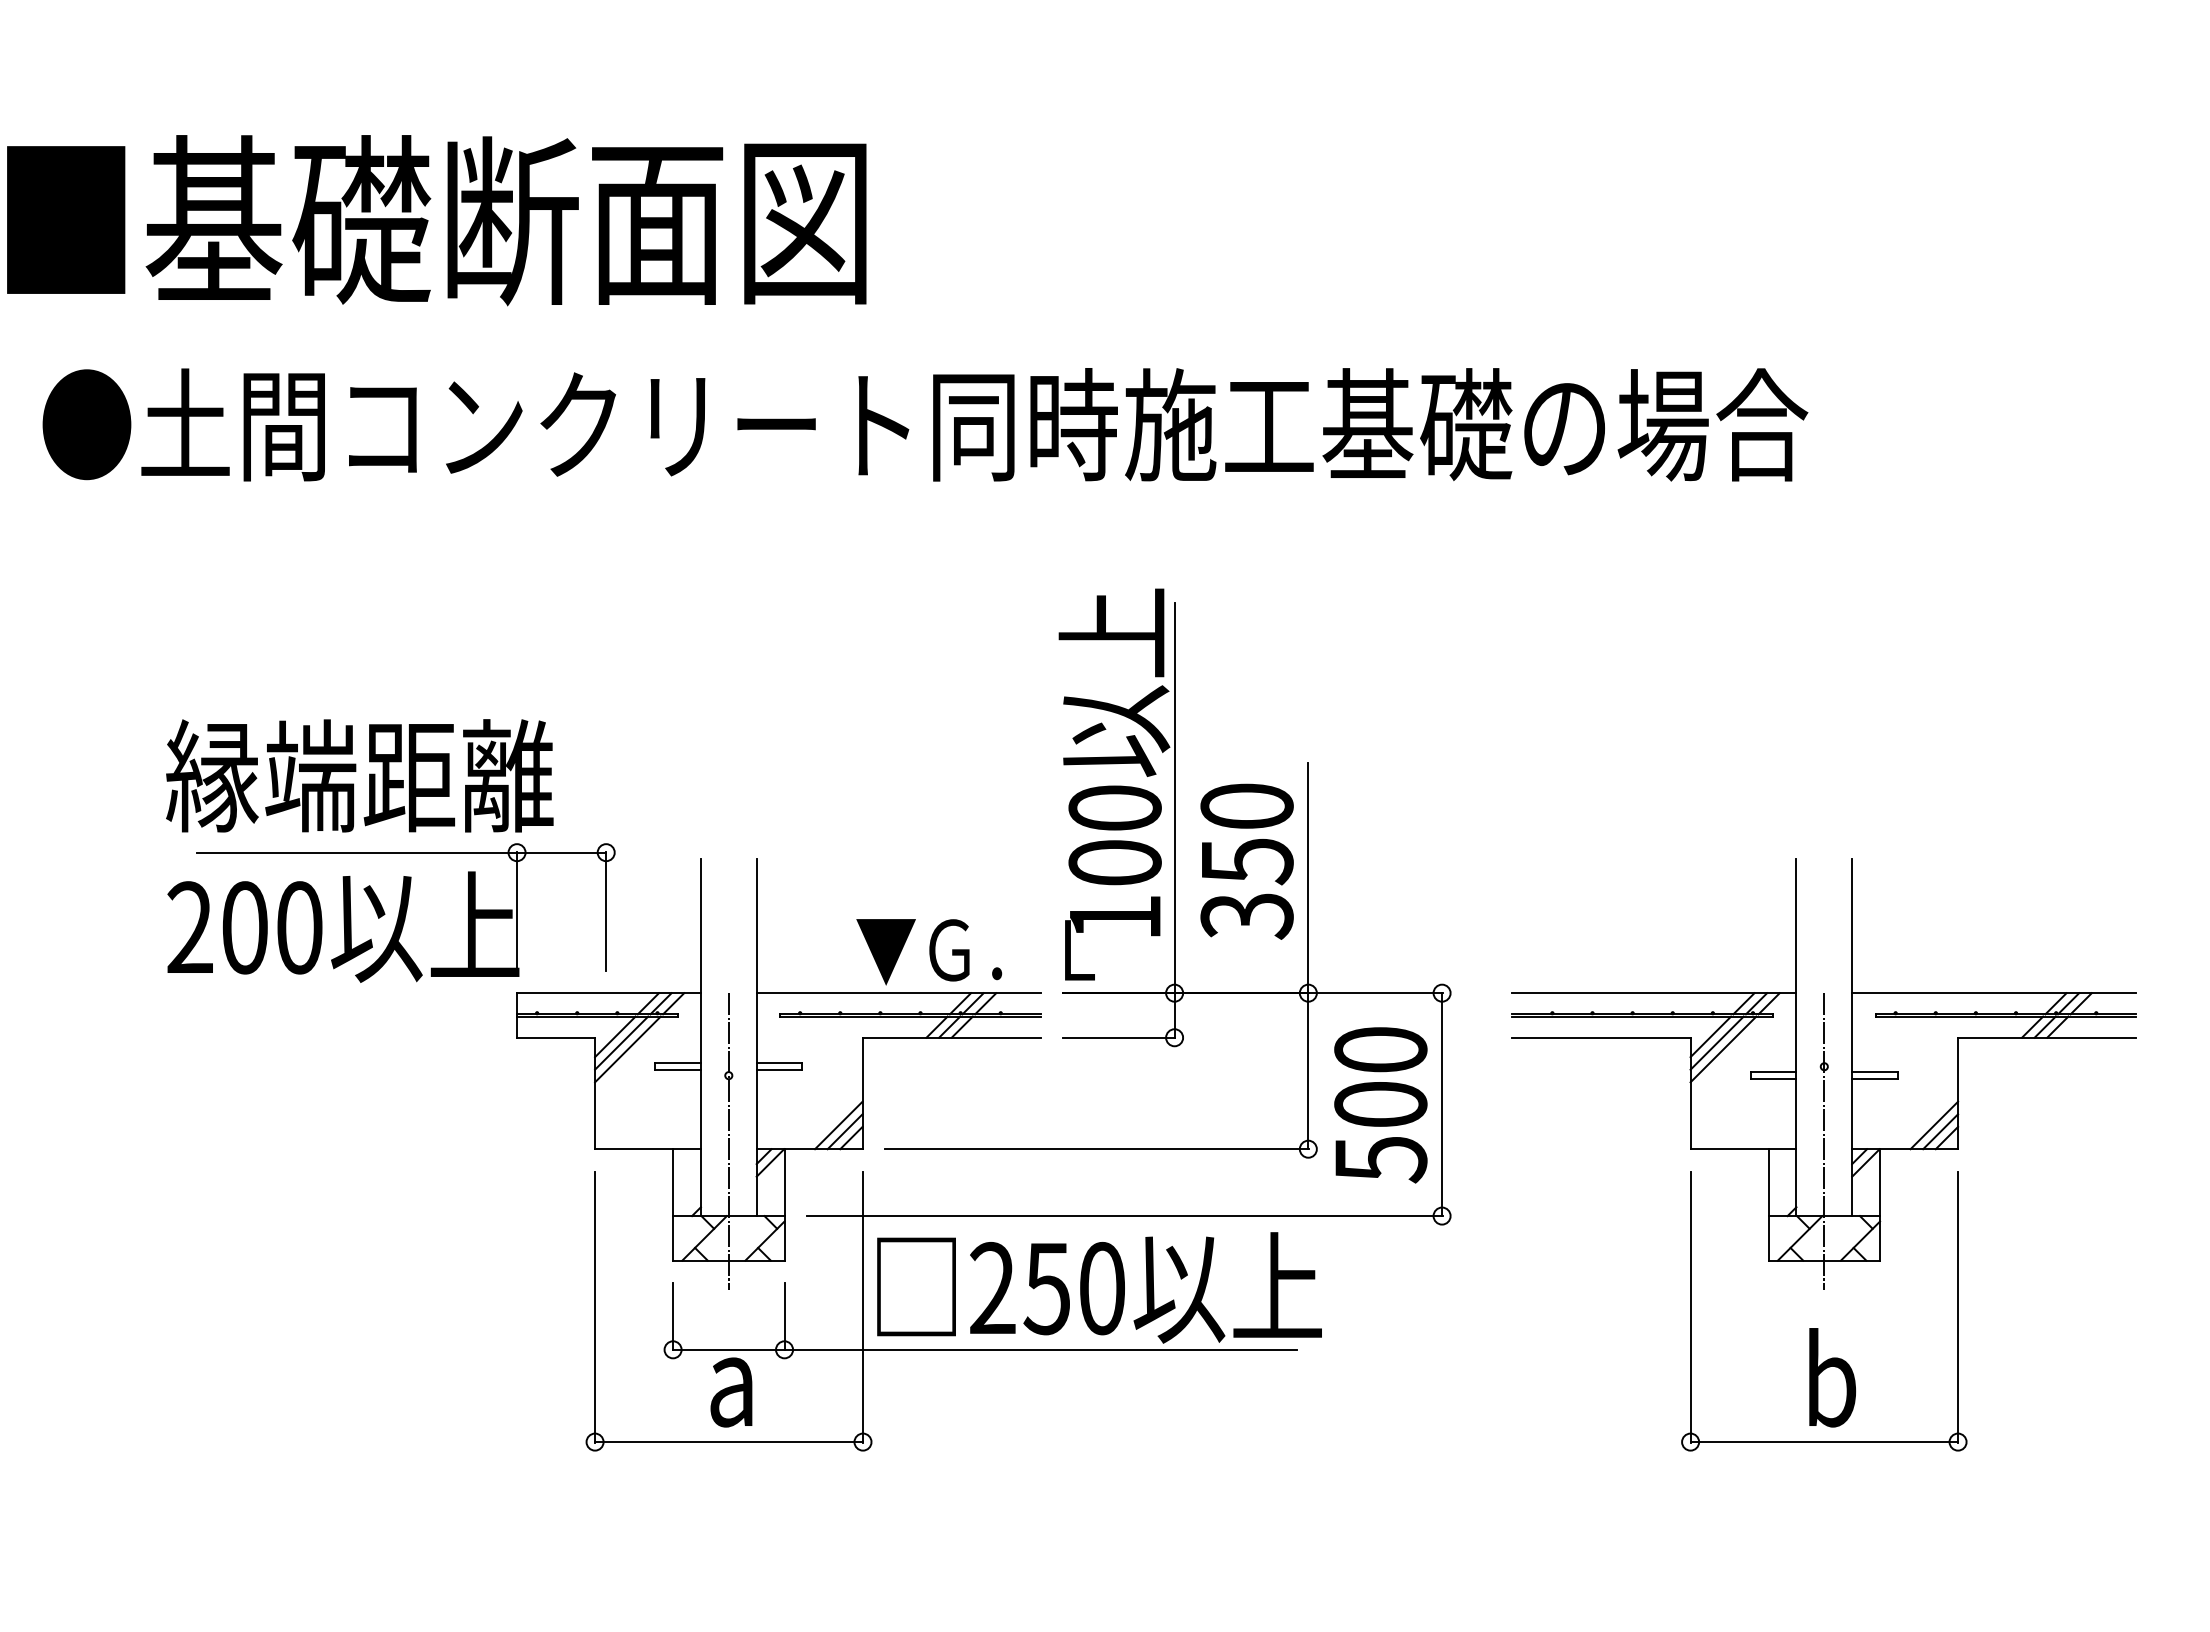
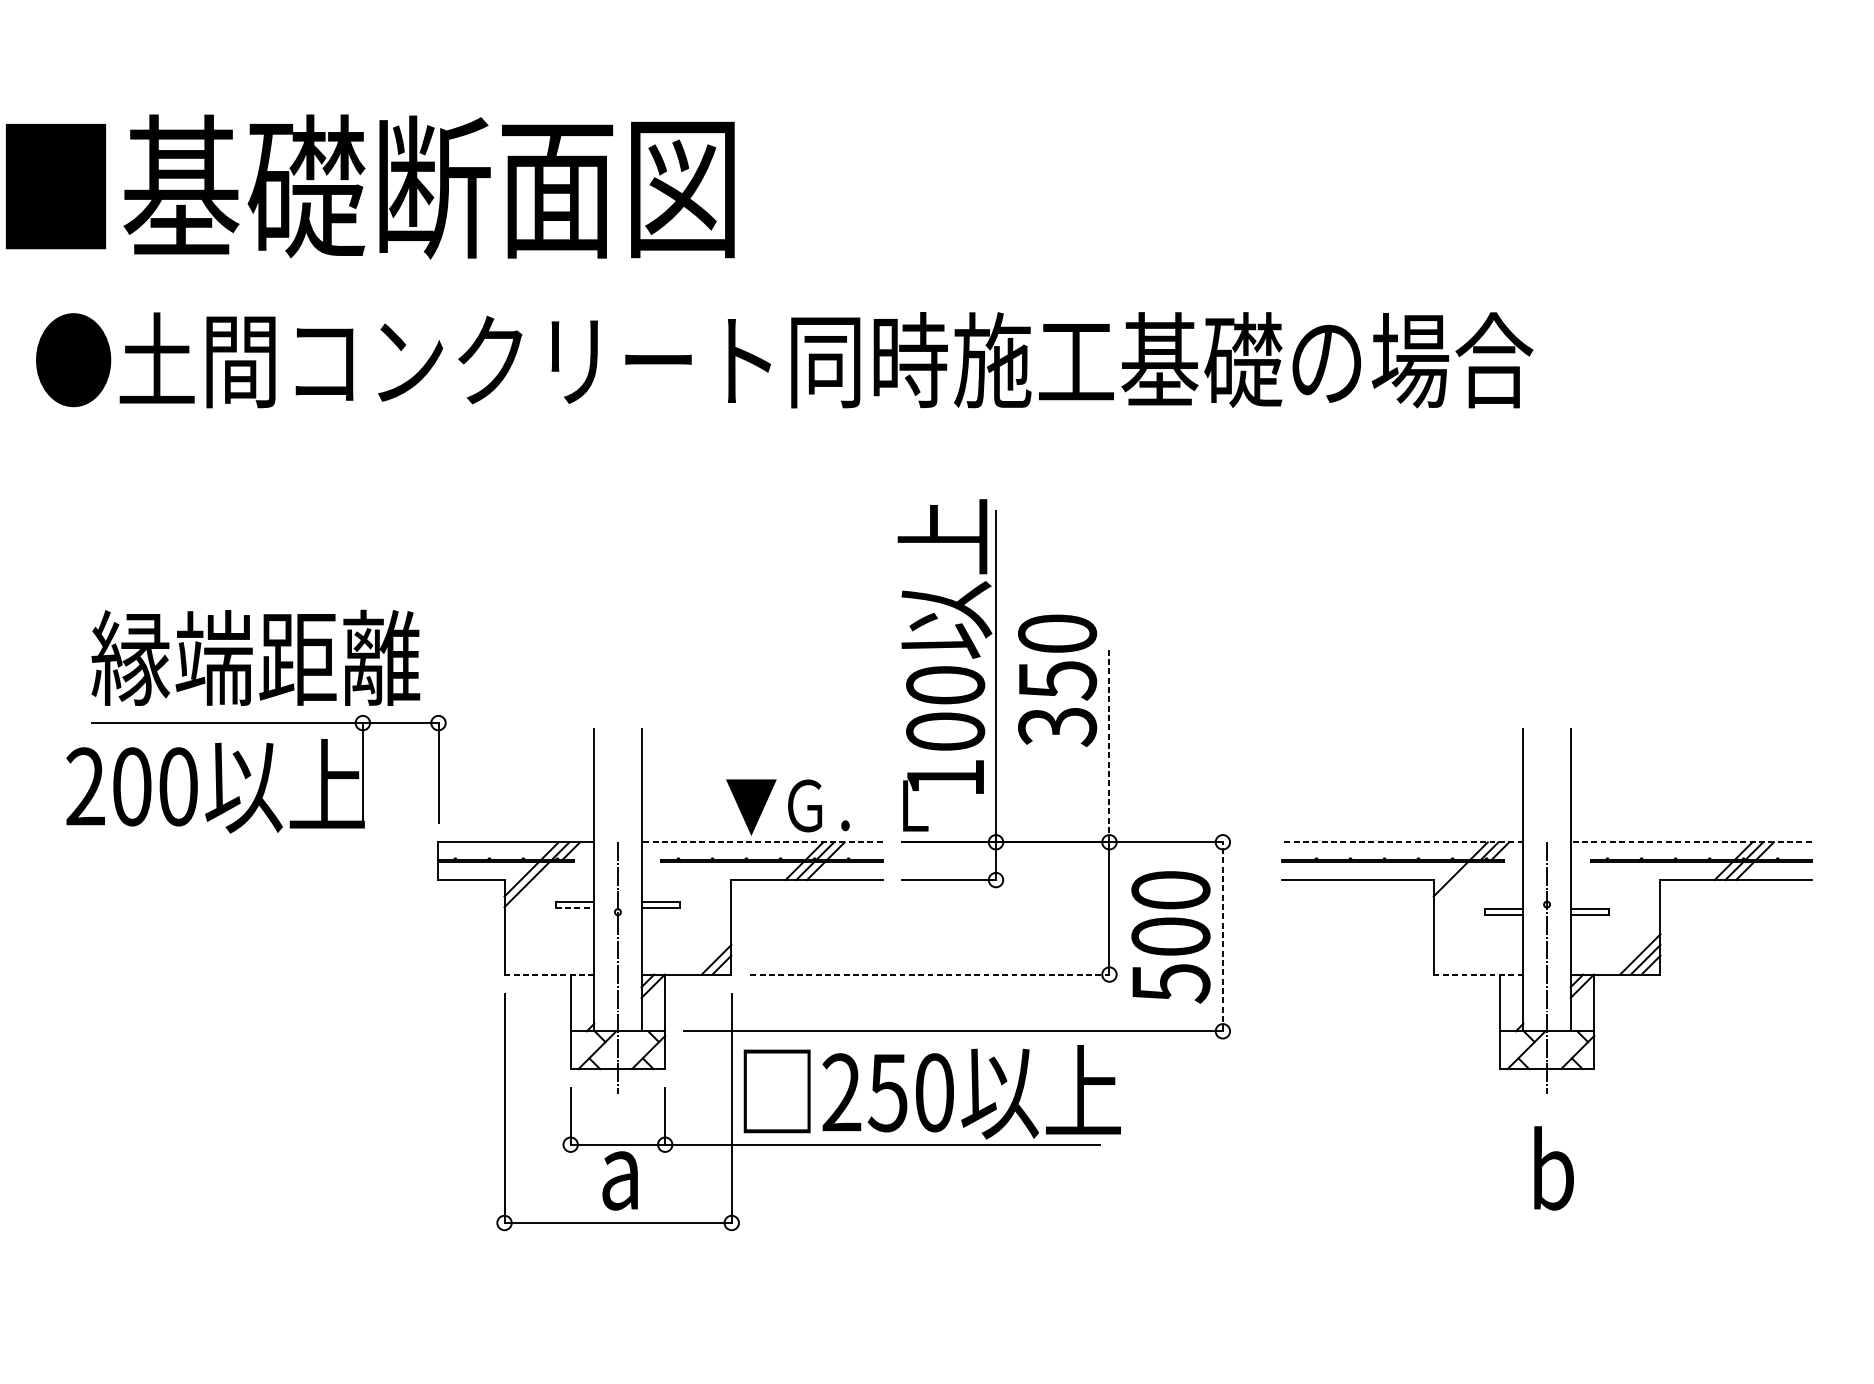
text: (359, 775) -> (255, 657), moved
text: (1246, 861) -> (1057, 680), moved
line: (1308, 878) -> (1109, 745), solid -> dashed
part: (385, 913) -> (251, 774), moved
line: (898, 993) -> (761, 842), solid -> dashed
line: (1653, 993) -> (1402, 842), solid -> dashed
line: (1993, 993) -> (1690, 842), solid -> dashed
line: (1716, 1042) -> (1455, 884), removed
line: (627, 1049) -> (532, 890), removed
line: (1723, 1049) -> (1461, 890), removed
line: (678, 1070) -> (575, 907), solid -> dashed
line: (1442, 1104) -> (1223, 936), solid -> dashed
line: (838, 1125) -> (710, 954), removed
line: (648, 1149) -> (549, 974), solid -> dashed
line: (1096, 1149) -> (929, 974), solid -> dashed
line: (1743, 1149) -> (1478, 974), solid -> dashed
part: (1824, 1441) -> (1547, 1222), removed

